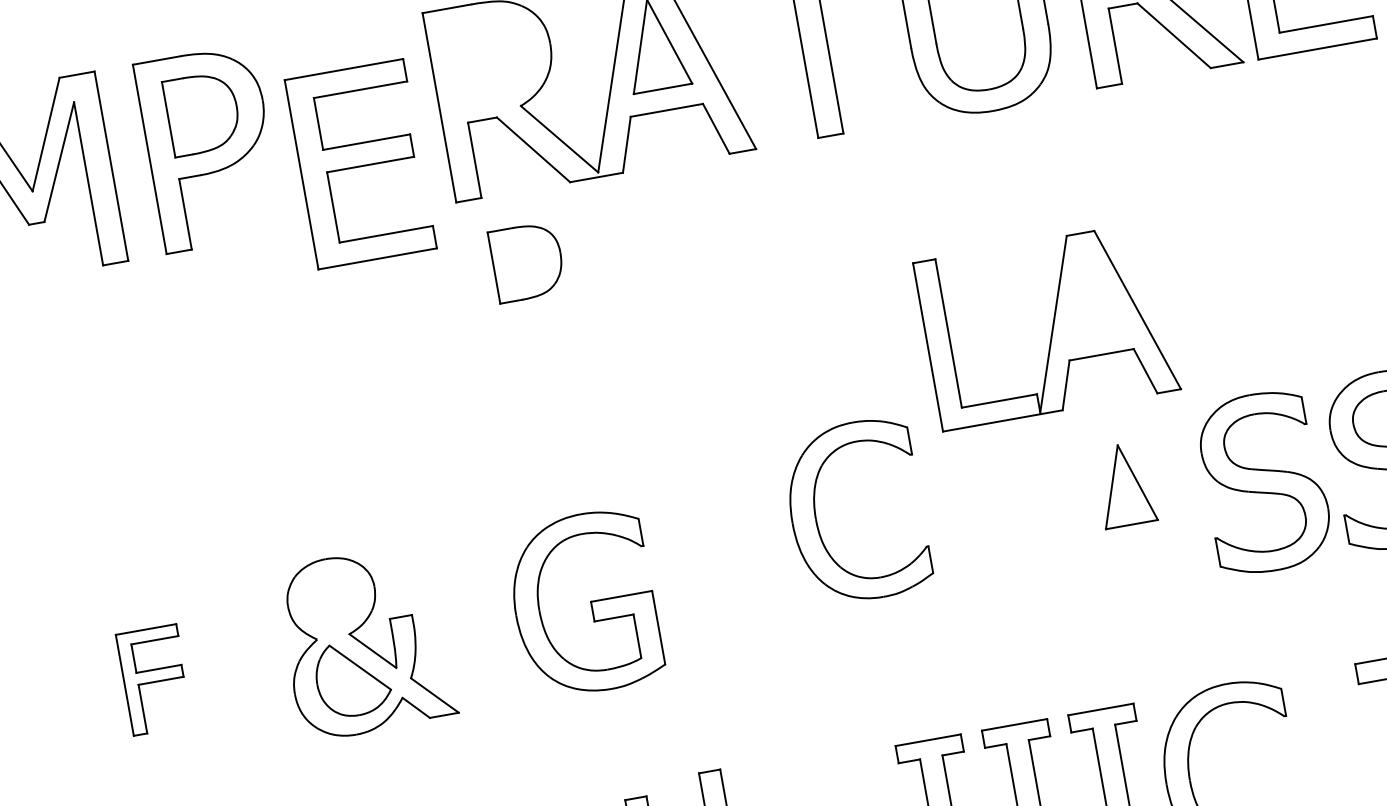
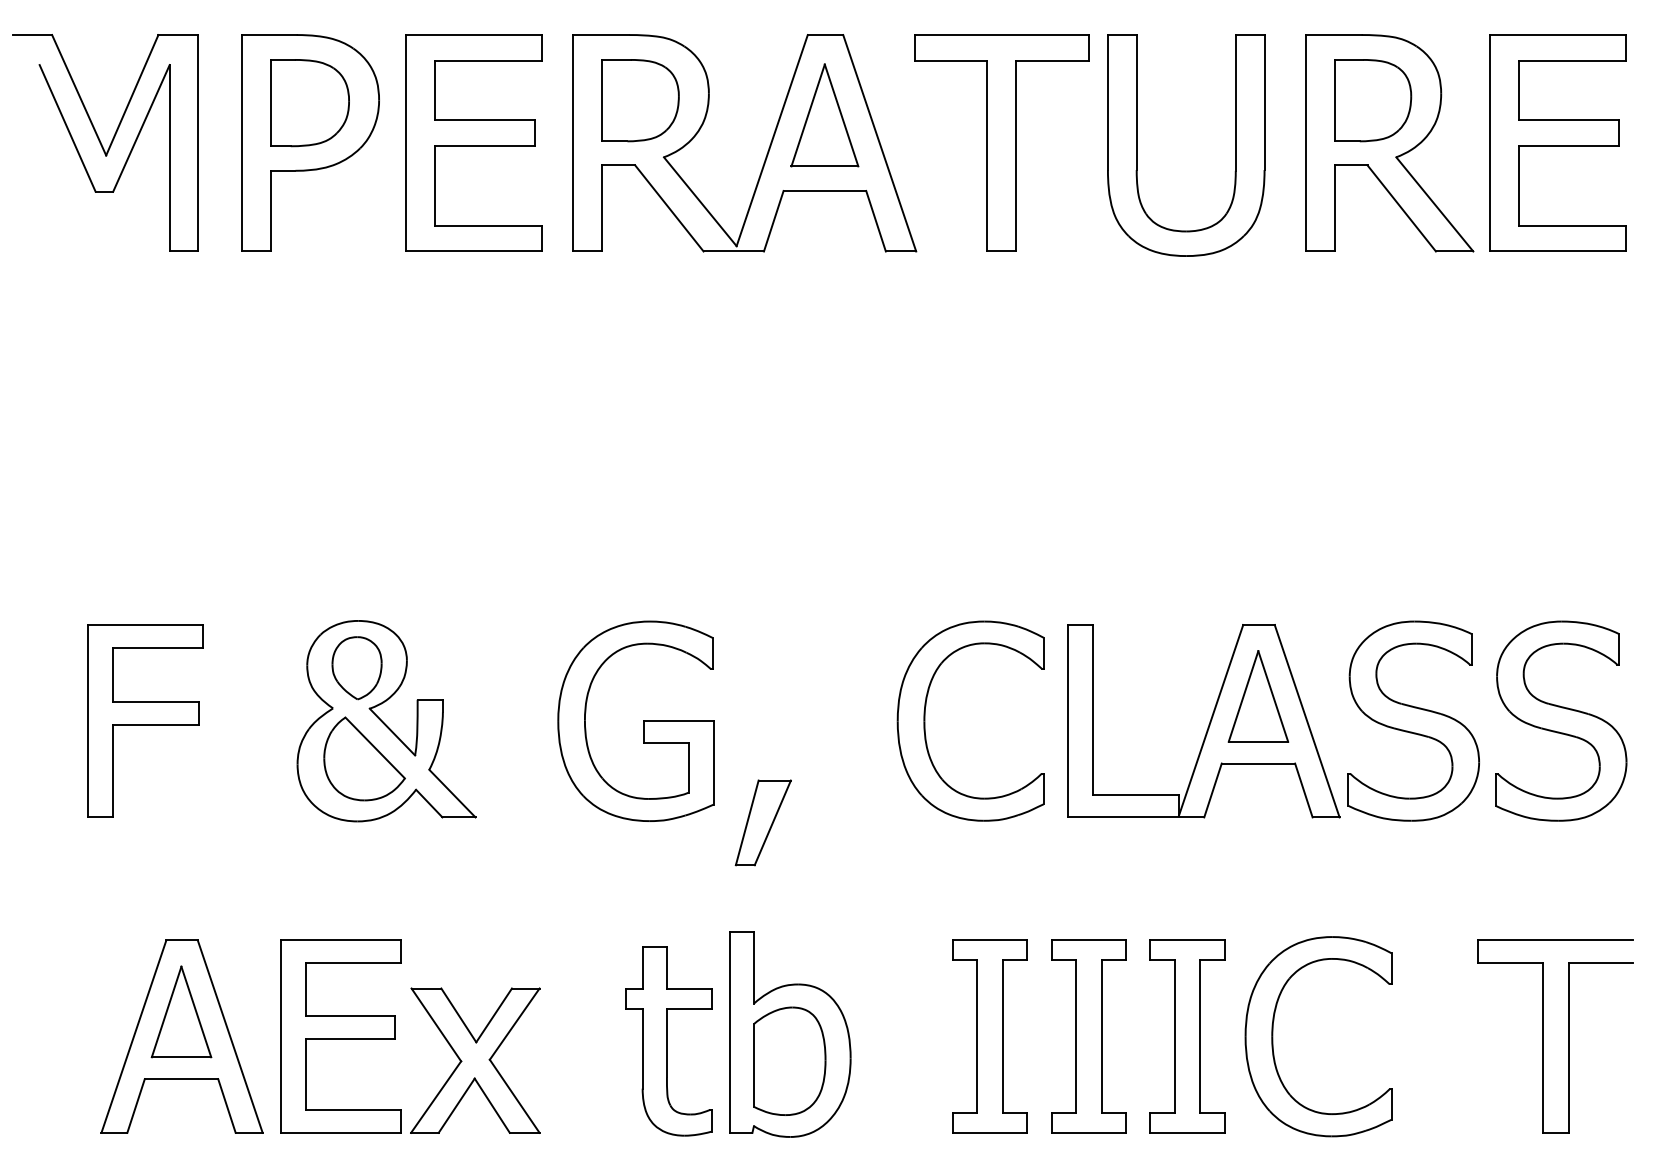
part: (360, 163) -> (473, 142), moved
part: (527, 262) -> (640, 100), moved
part: (1047, 326) -> (1203, 721), moved
part: (816, 518) -> (925, 720), moved
part: (331, 601) -> (356, 668), added
part: (710, 672) -> (762, 822), added
part: (155, 679) -> (145, 720), size x1.67

